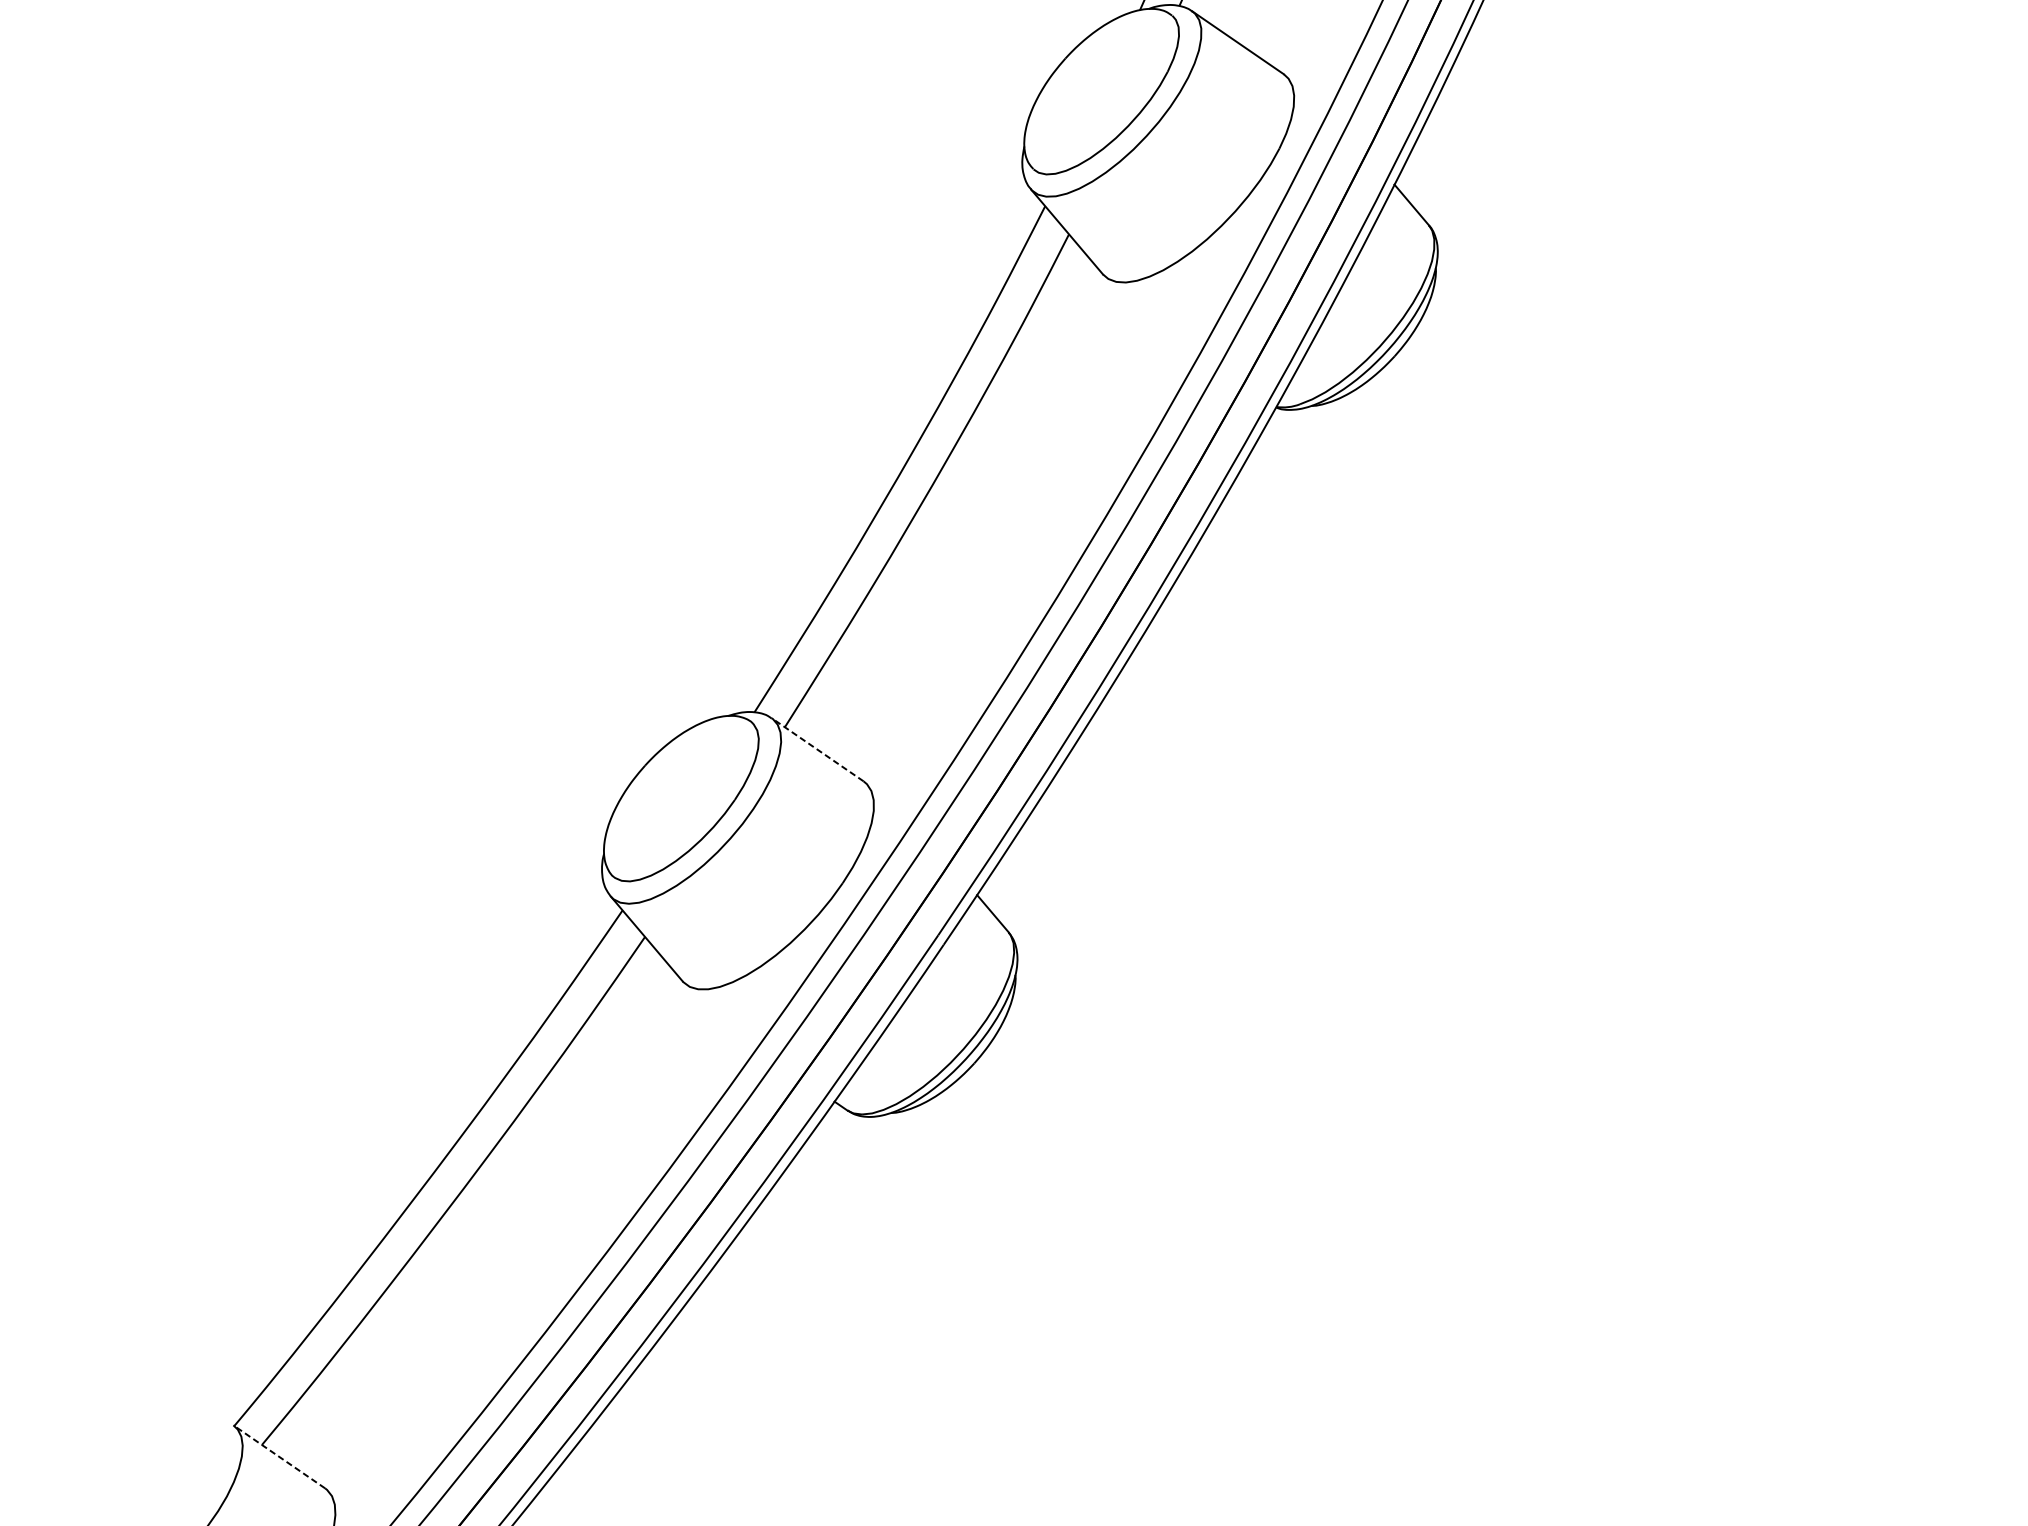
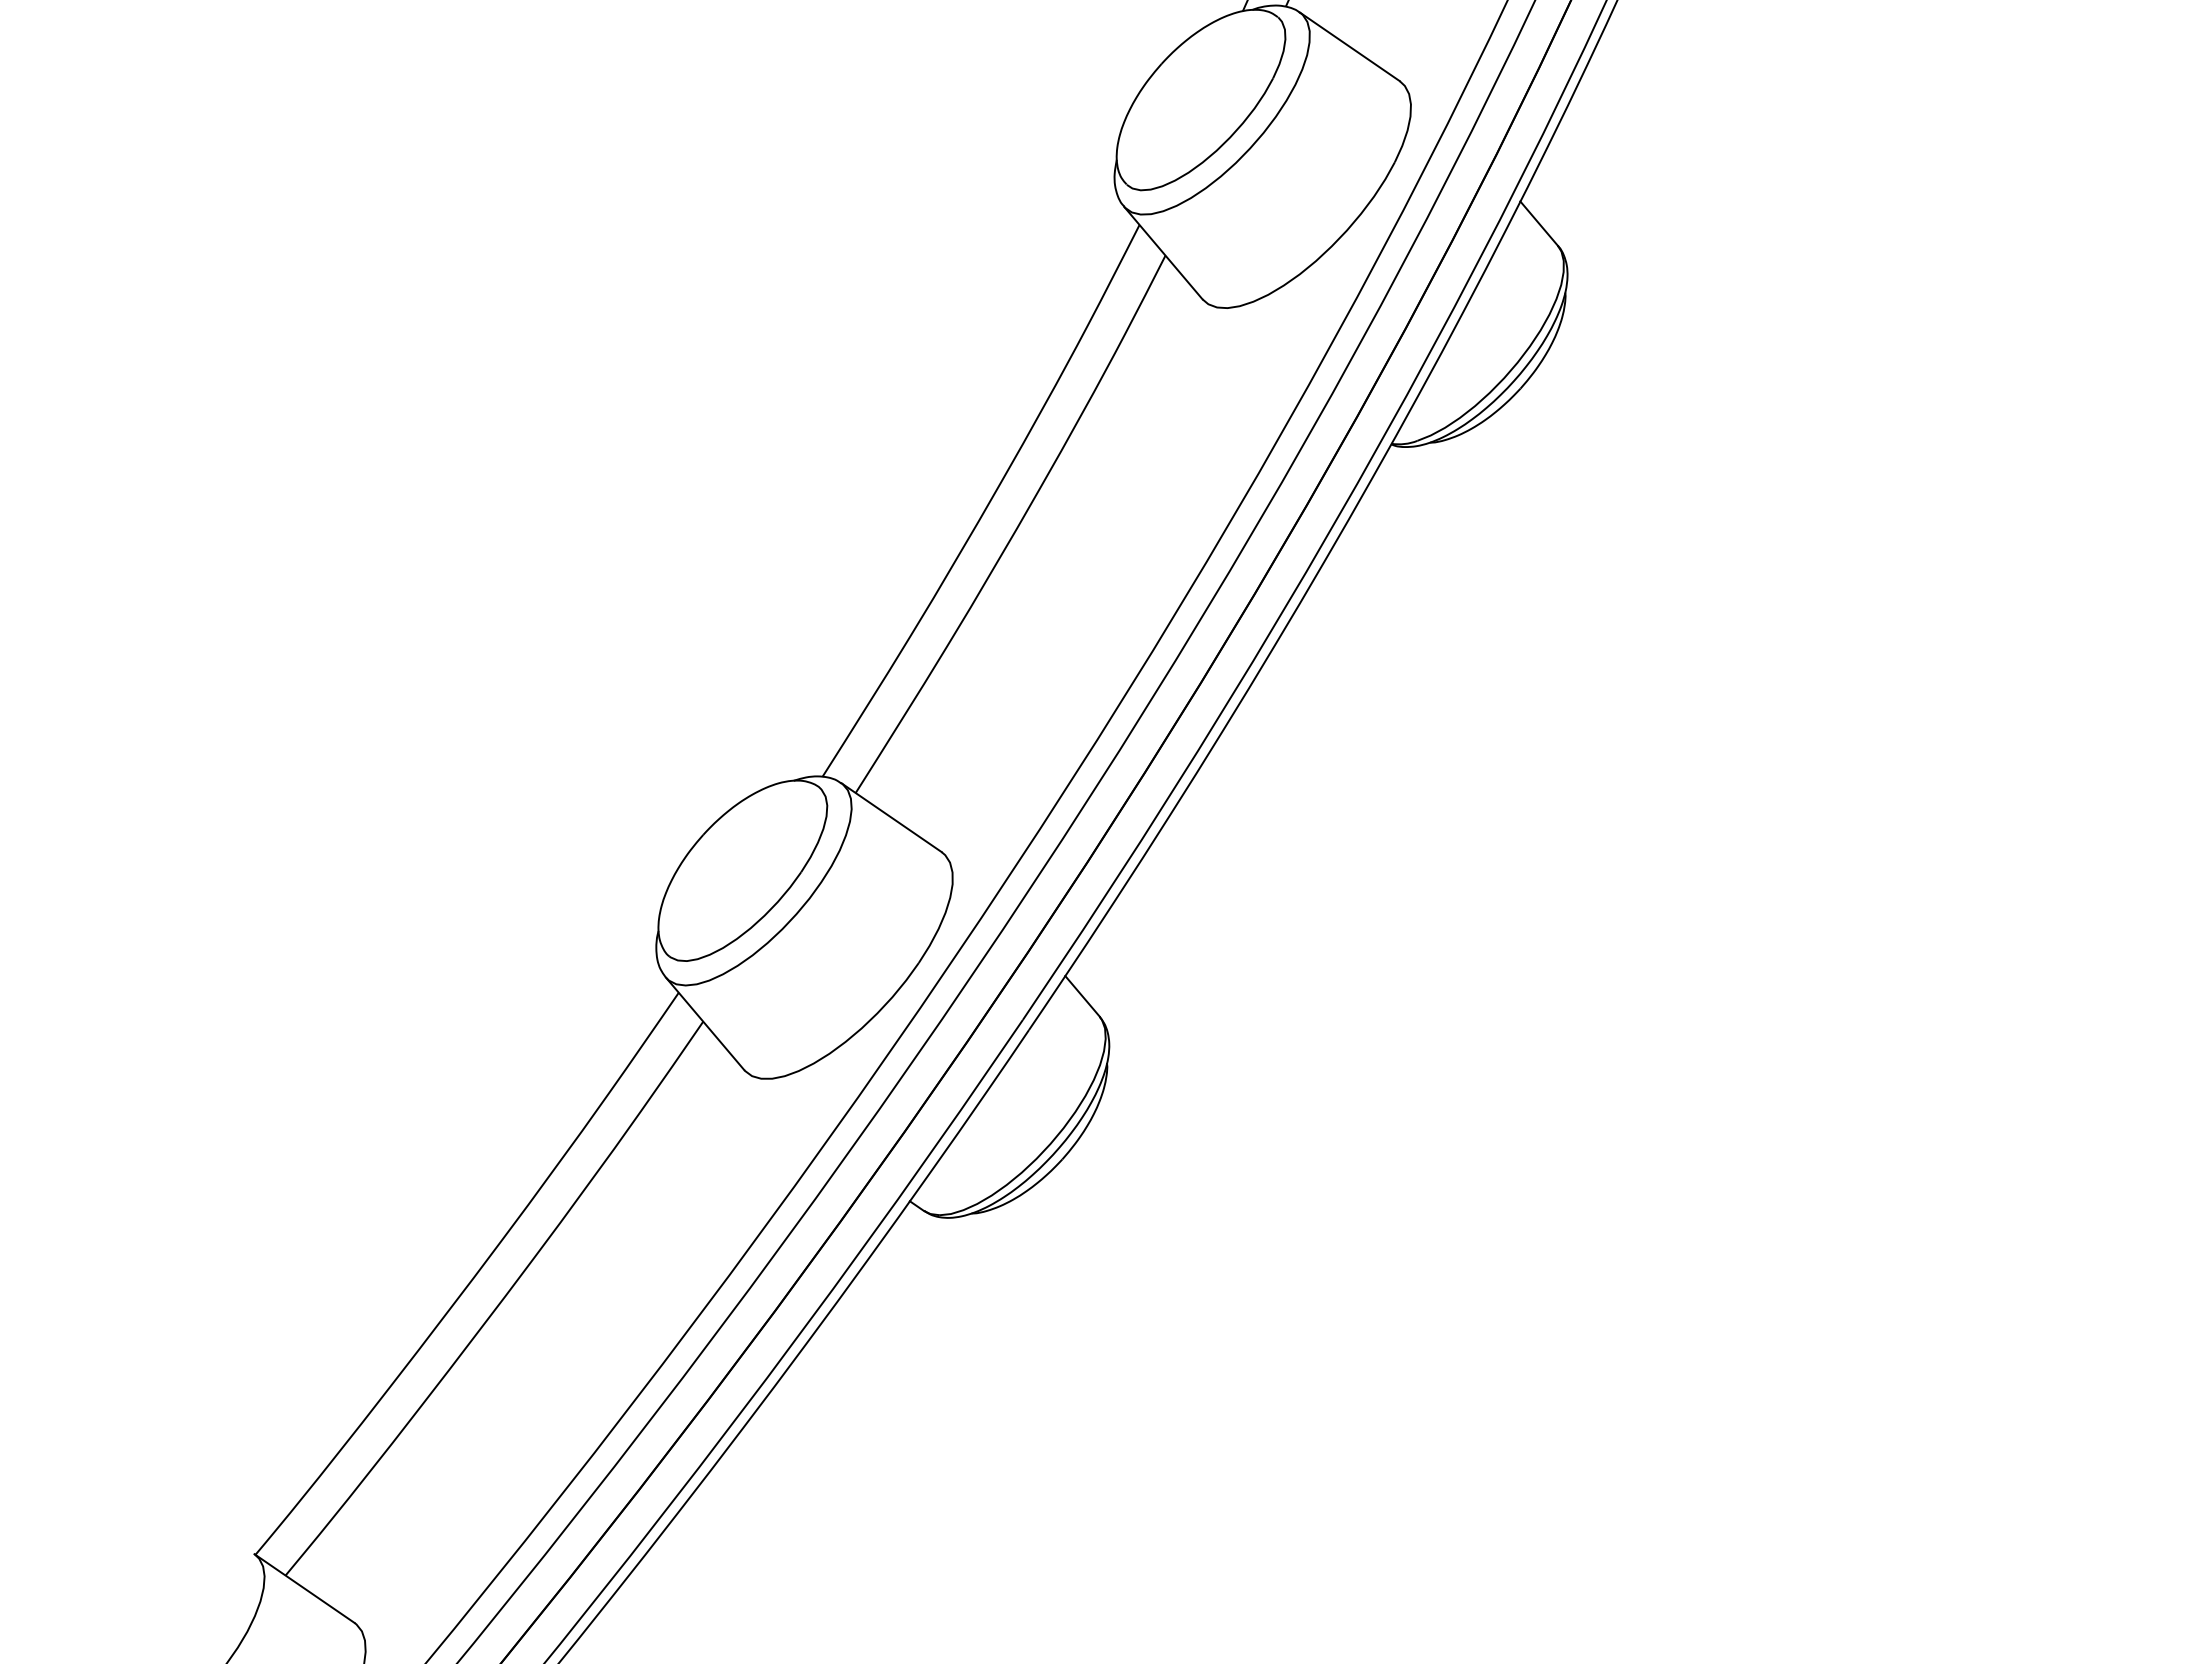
line: (817, 749) -> (891, 817), dashed -> solid
line: (279, 1456) -> (304, 1588), dashed -> solid

